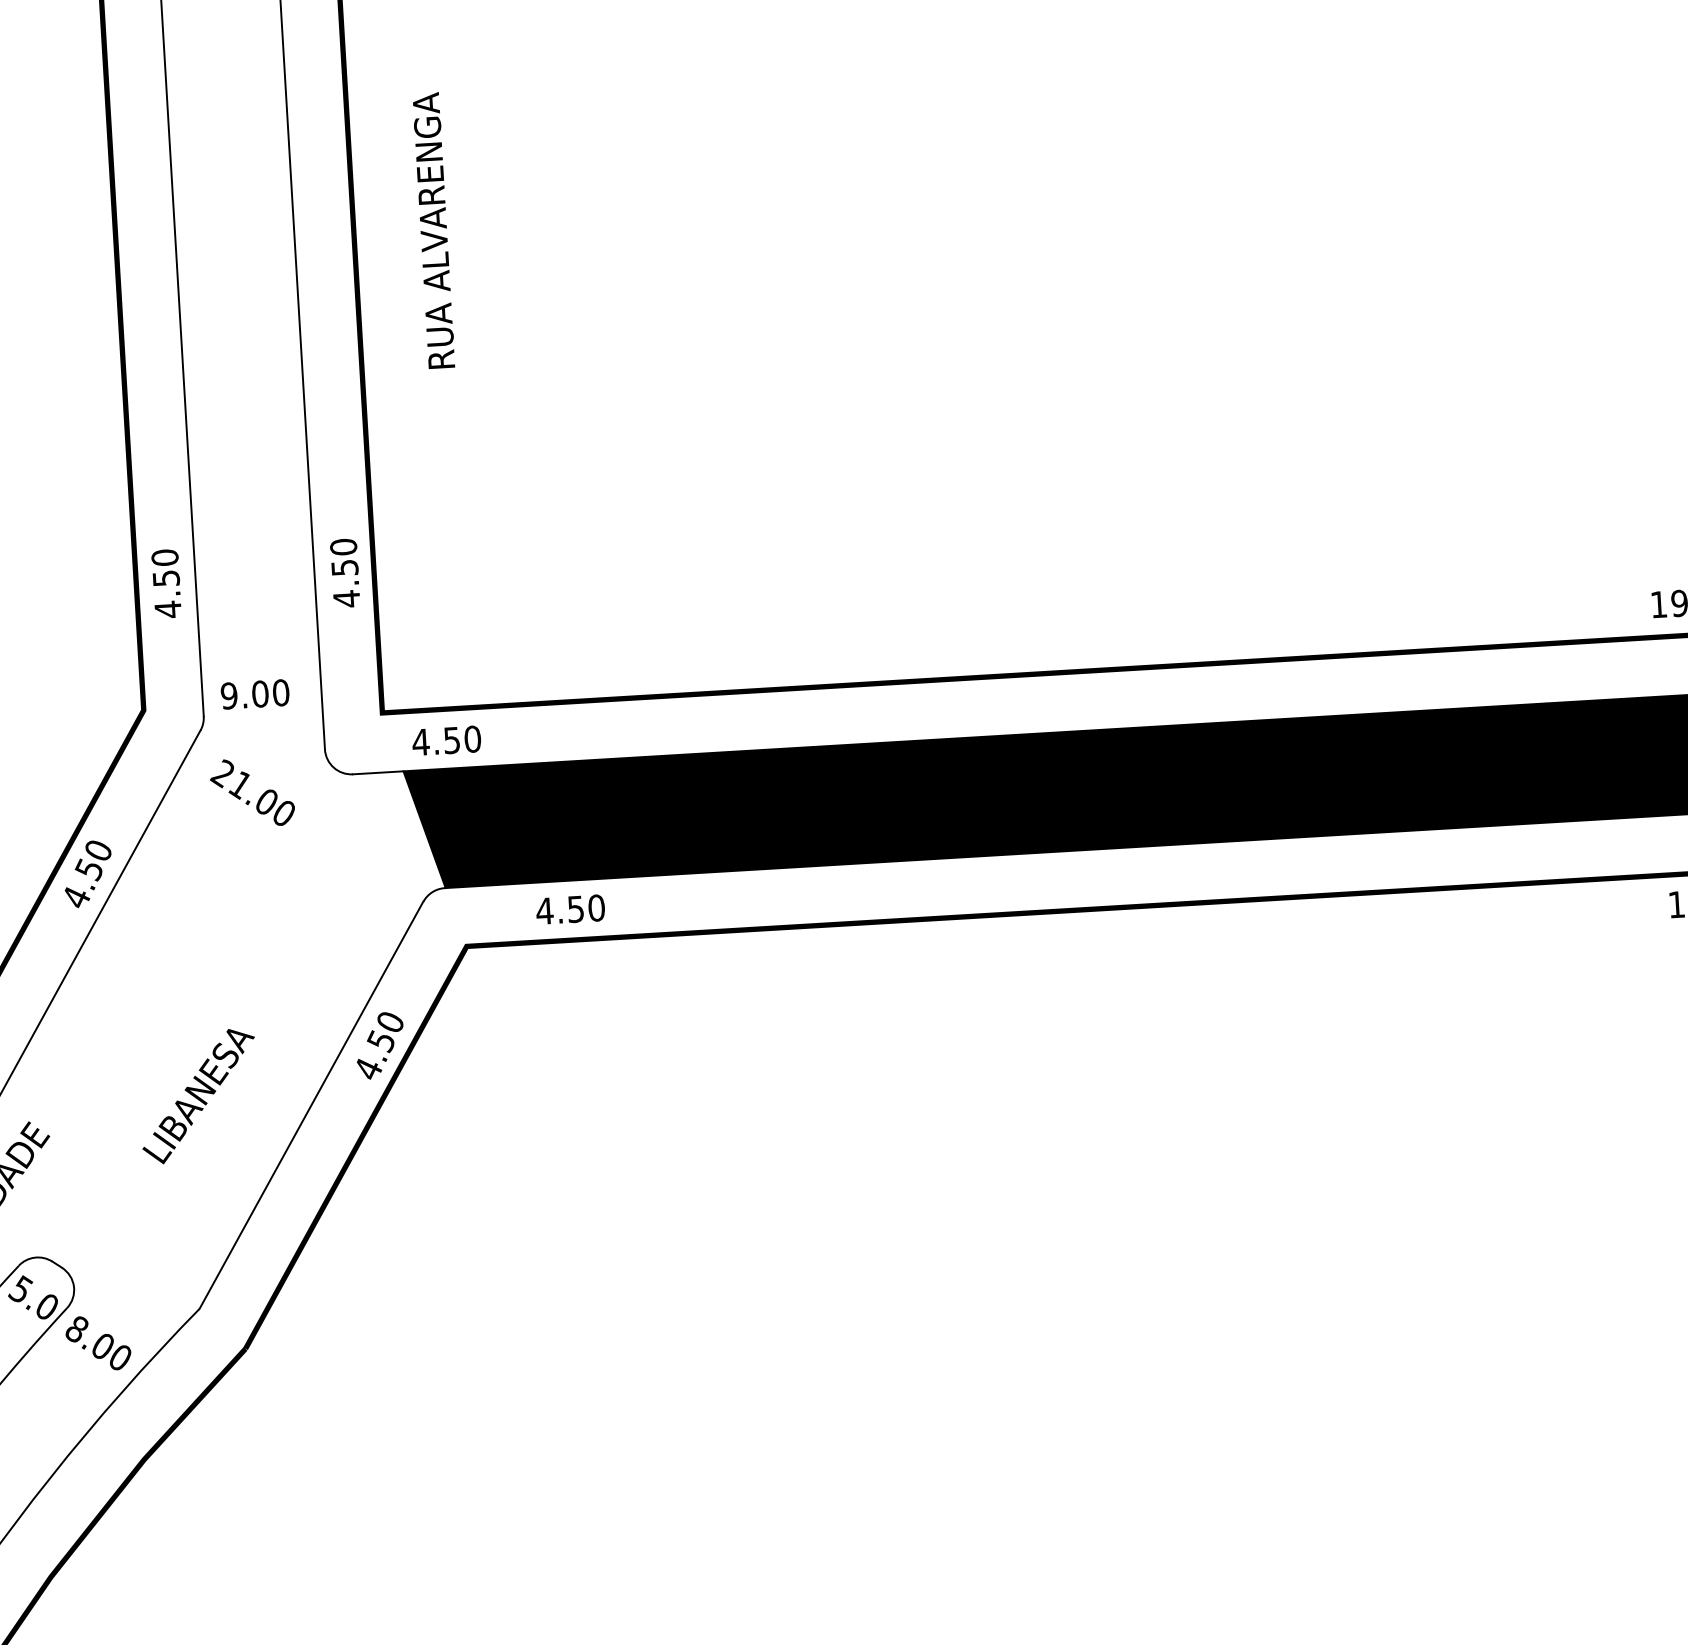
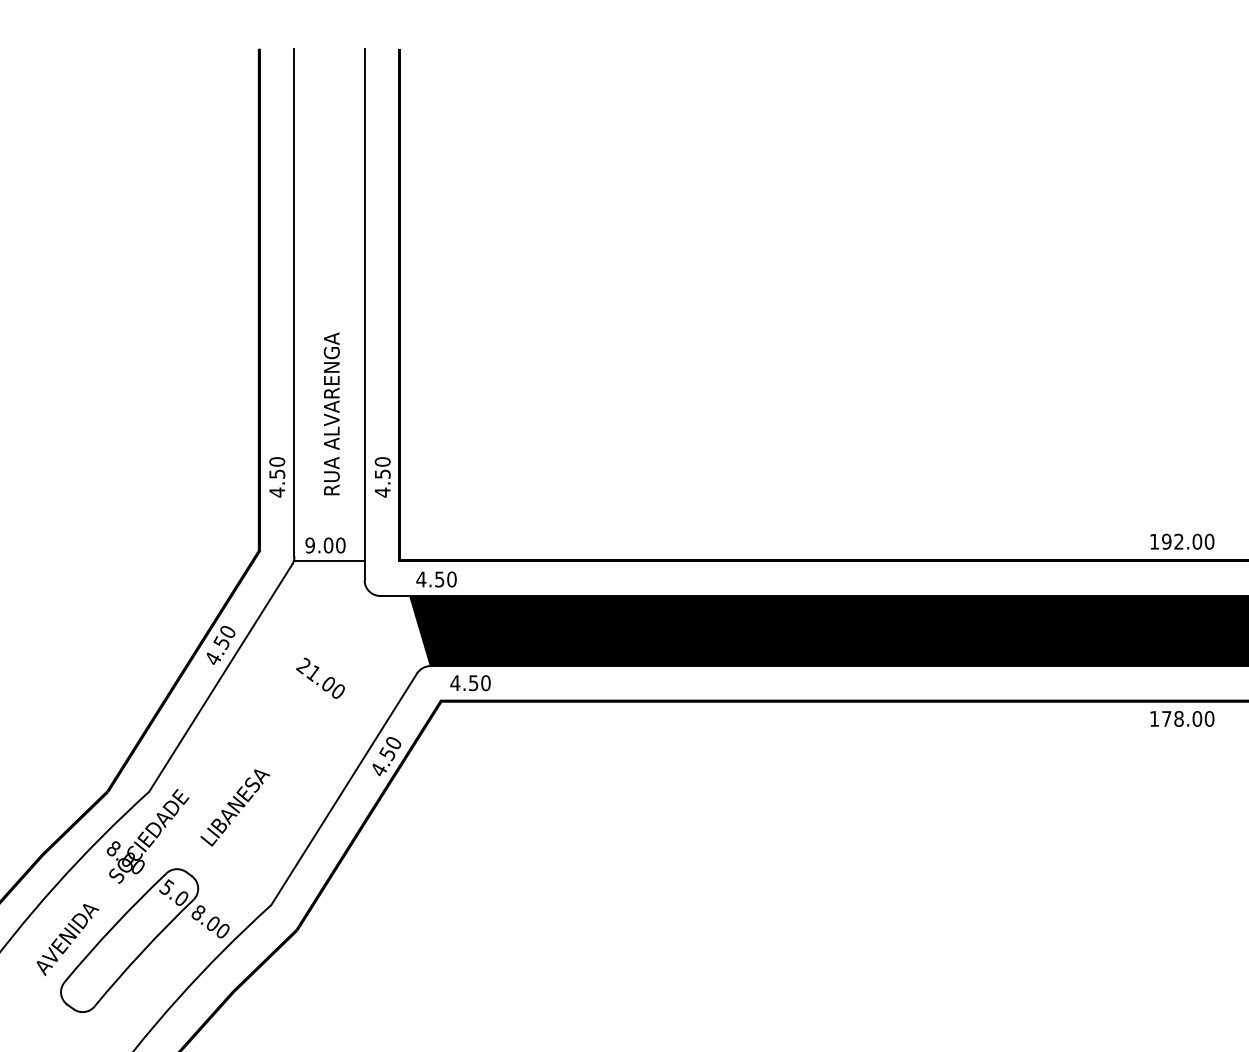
text: (433, 229) -> (331, 413), moved
line: (263, 719) -> (329, 560), added
text: (252, 791) -> (320, 677), moved
text: (570, 910) -> (470, 683), moved
text: (199, 1095) -> (235, 807), moved

